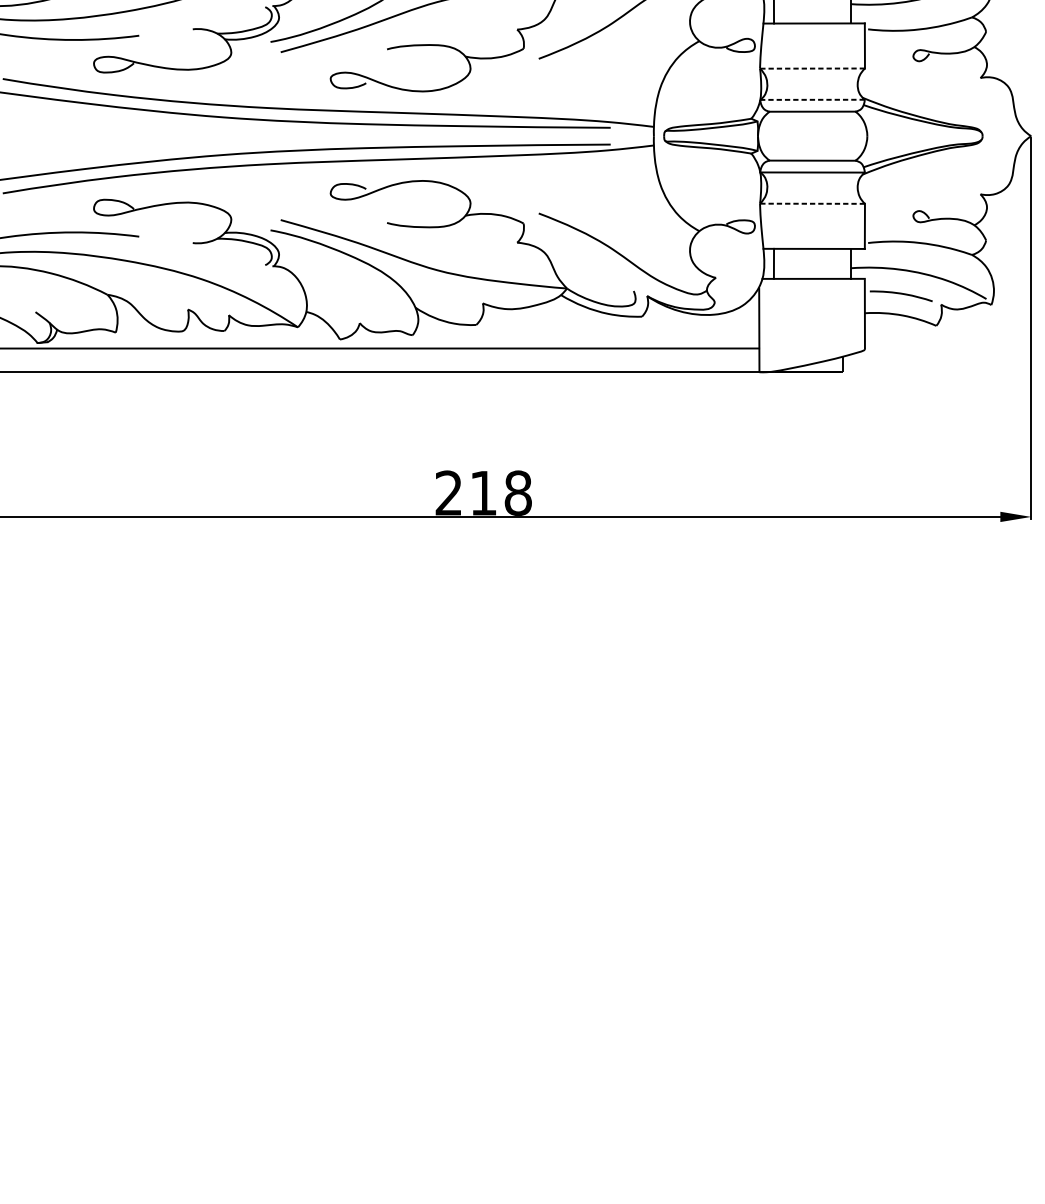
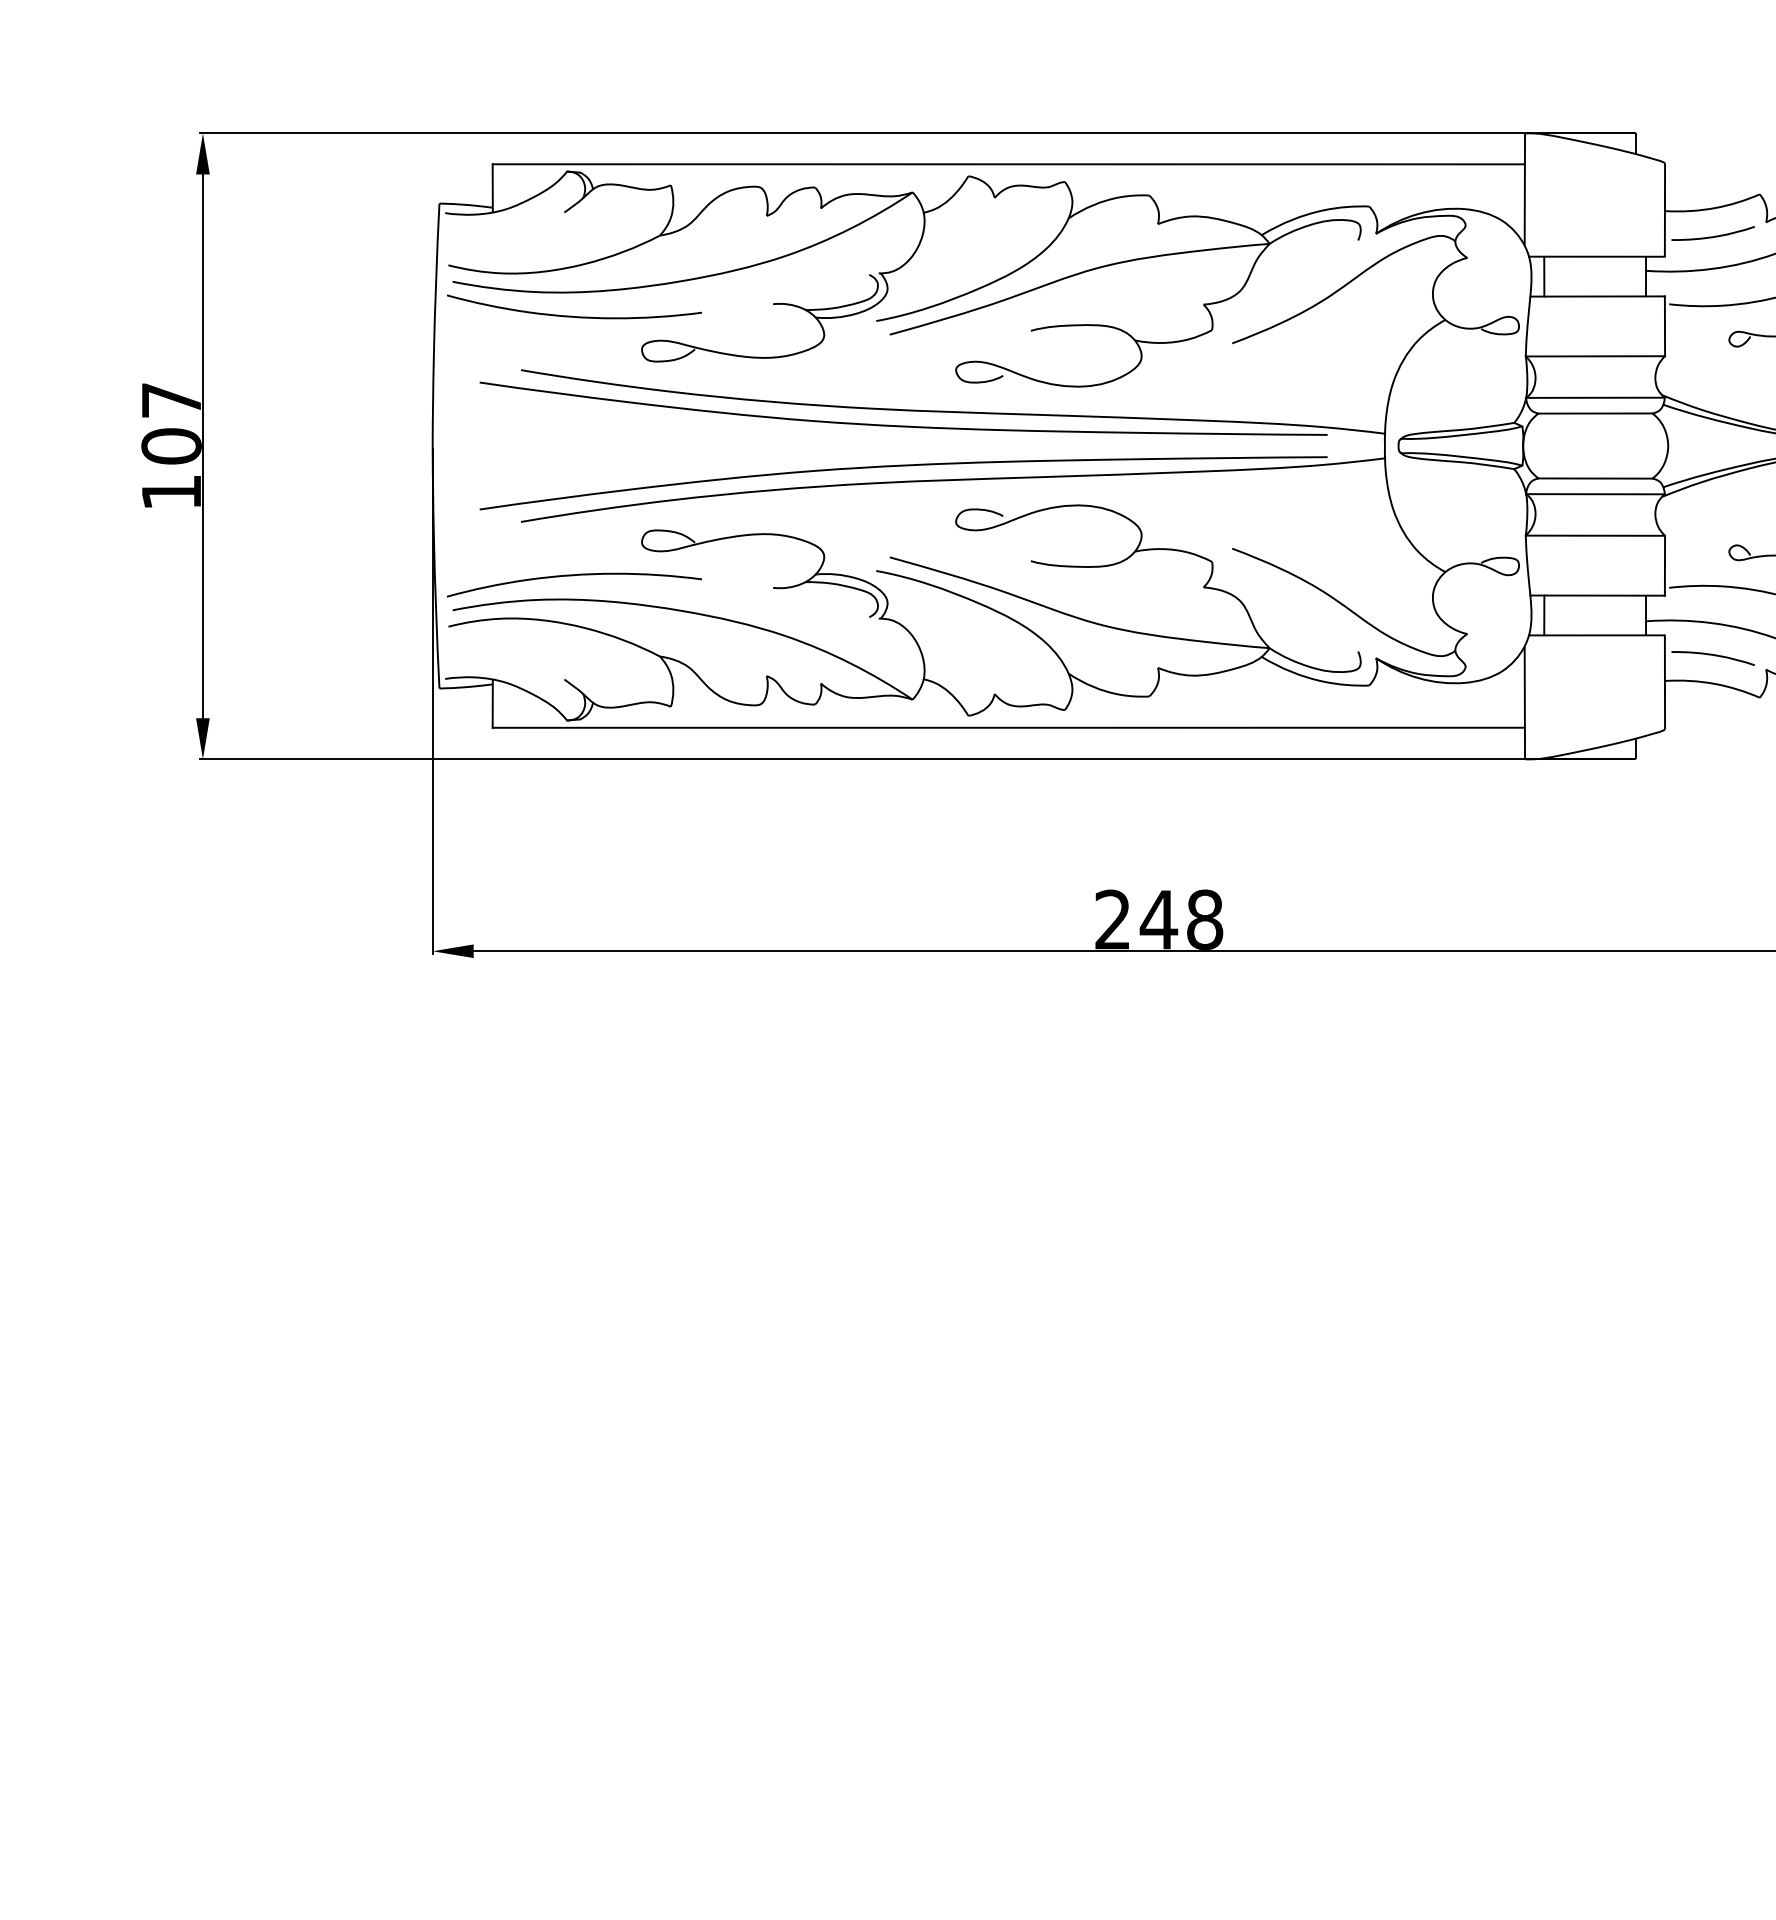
line: (812, 68) -> (1595, 356), dashed -> solid
line: (811, 99) -> (1594, 397), dashed -> solid
line: (812, 203) -> (1595, 535), dashed -> solid
text: (483, 492) -> (1158, 919), 218 -> 248

